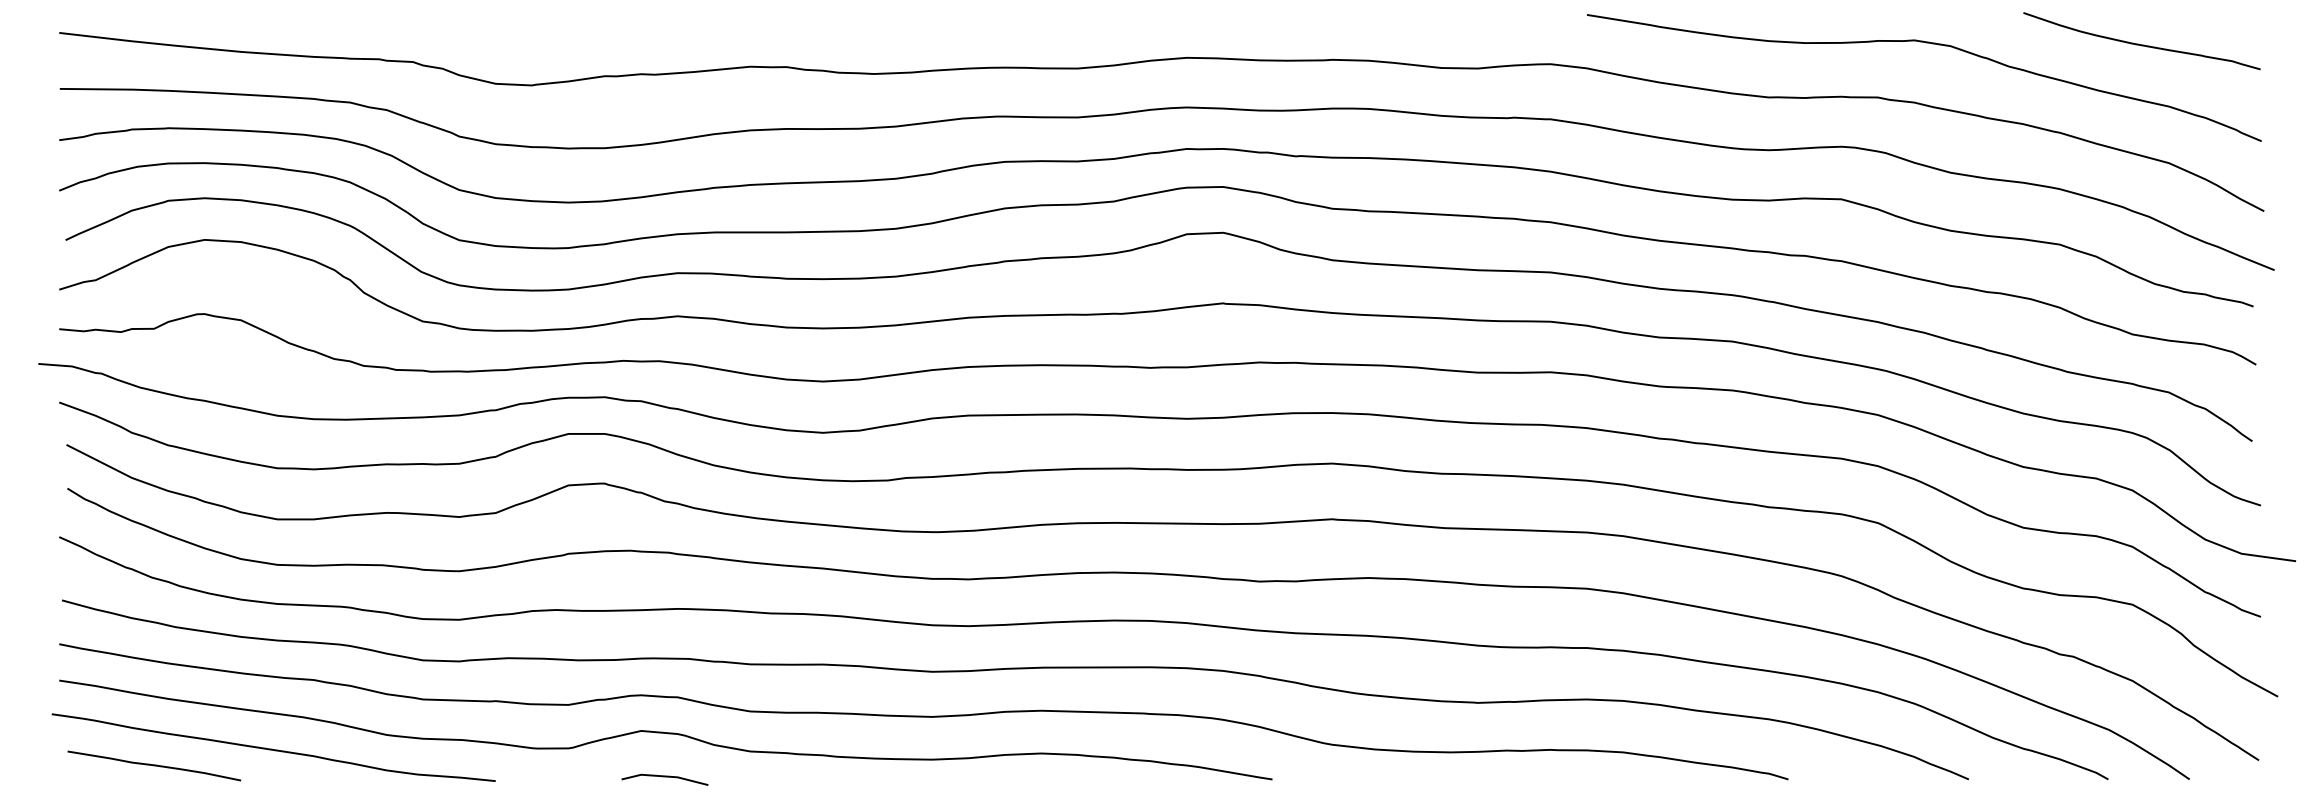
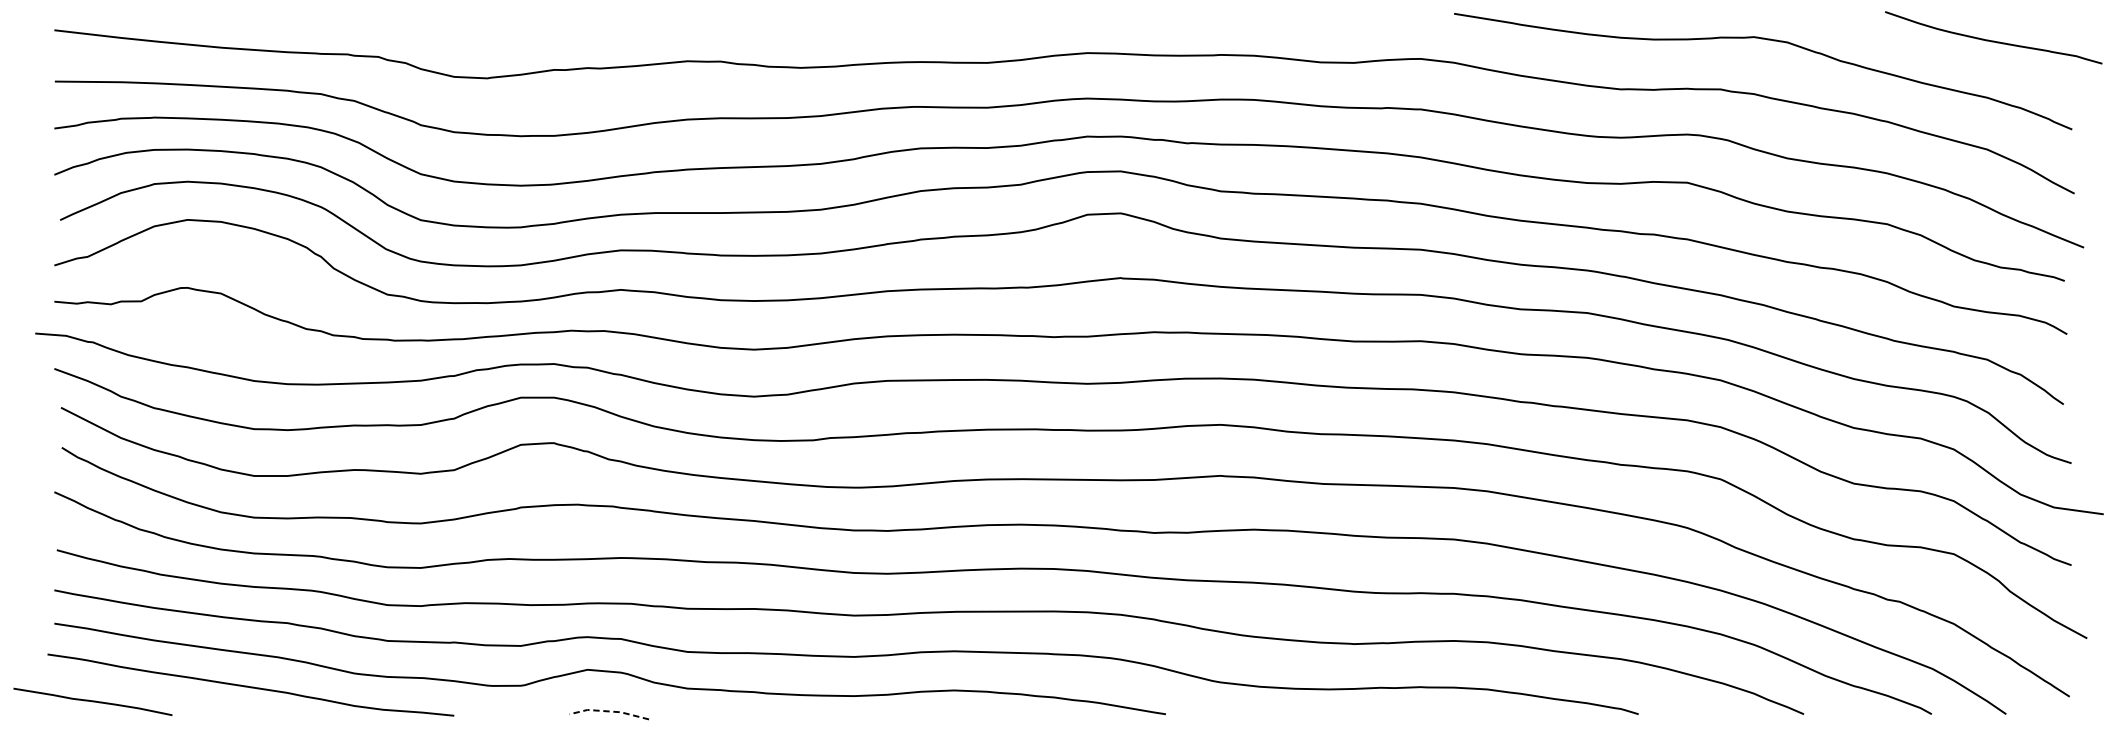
curve: (2141, 44) -> (1993, 40), moved
curve: (154, 765) -> (93, 701), moved
line: (664, 776) -> (608, 711), solid -> dashed

